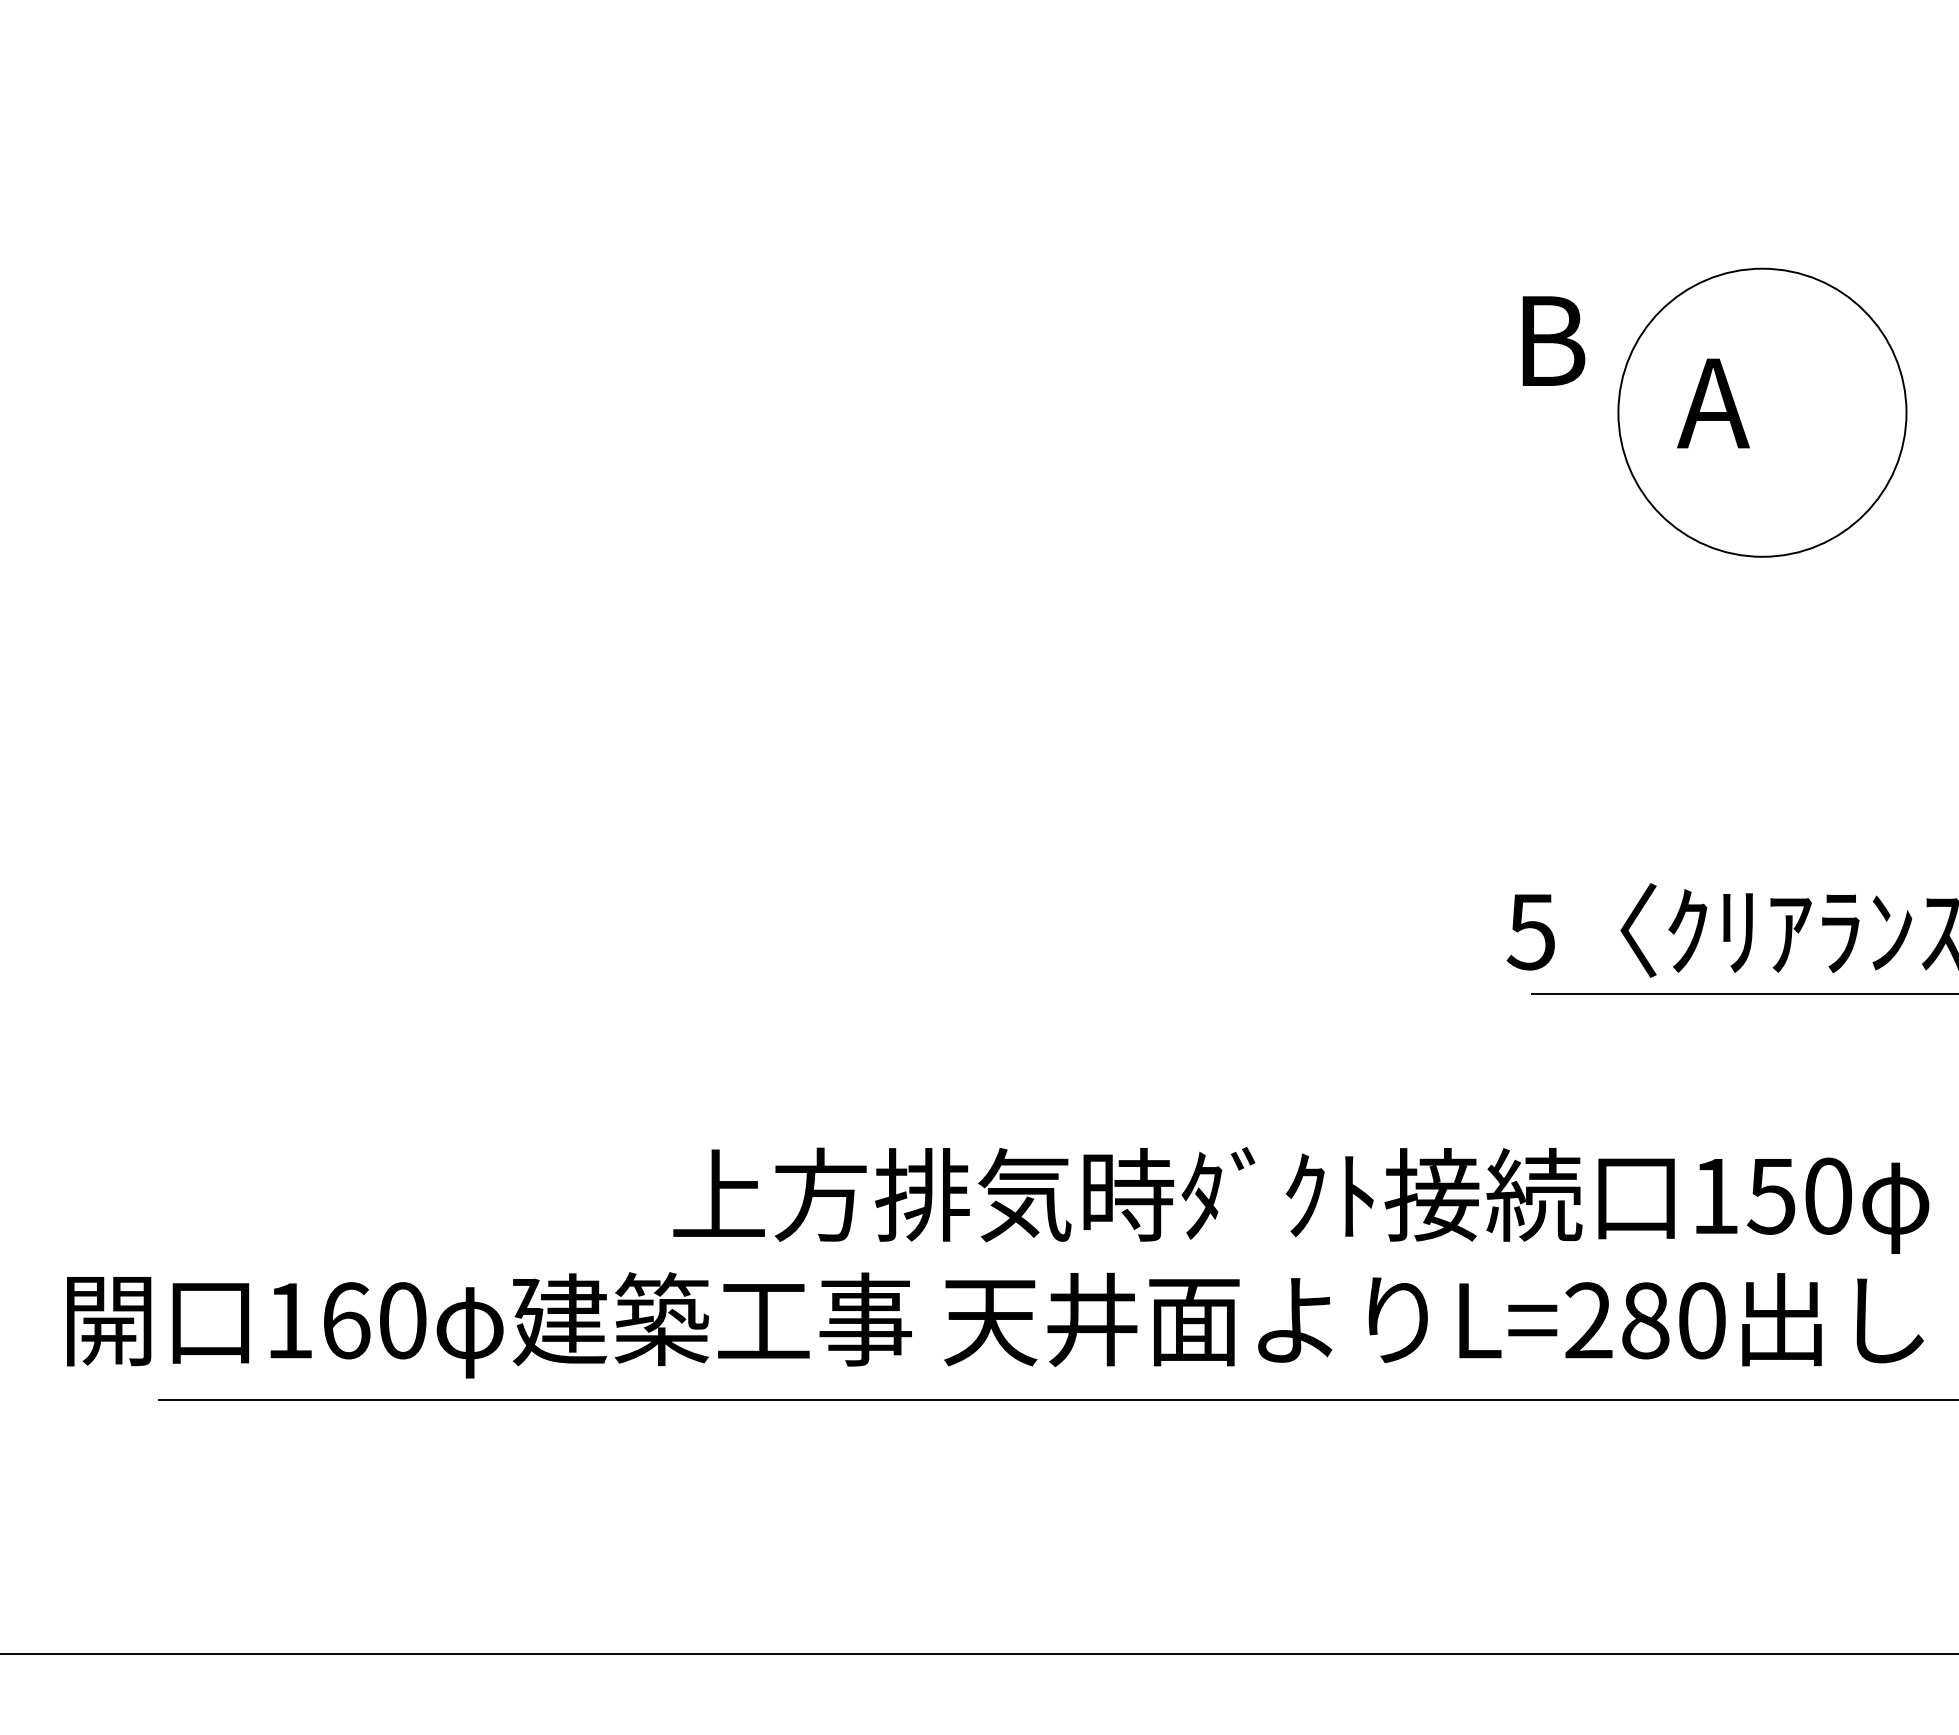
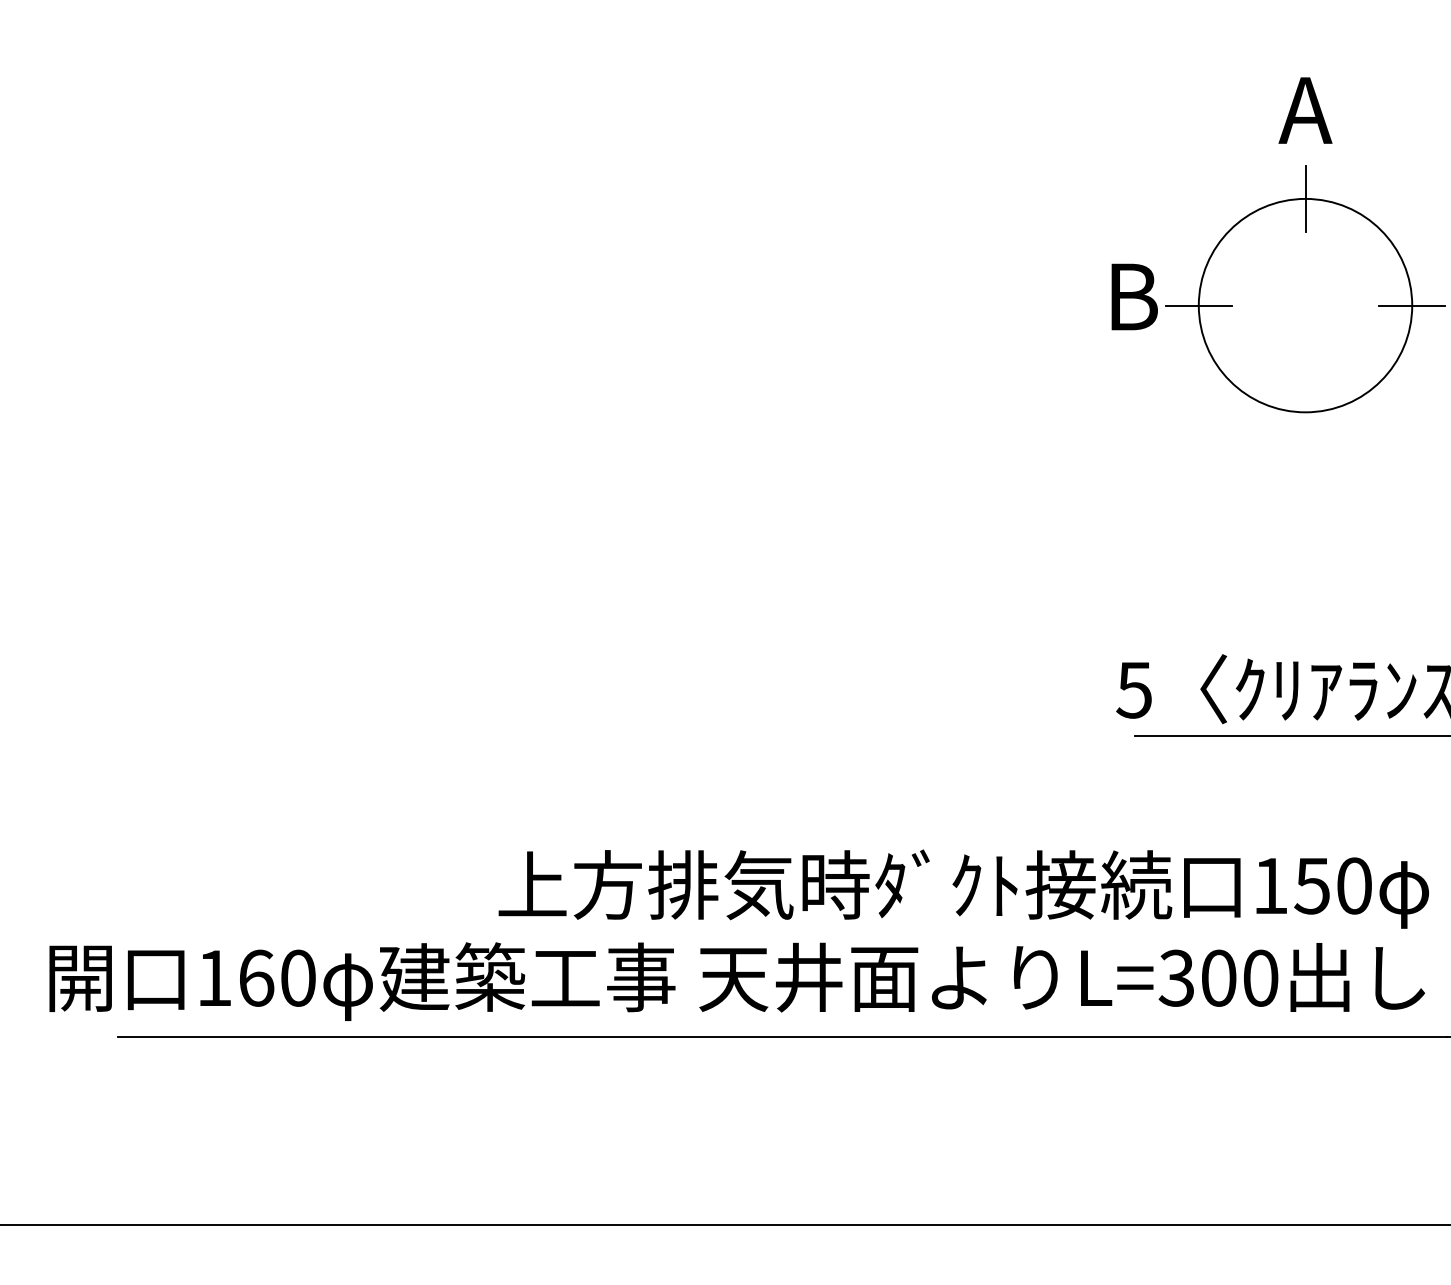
line: (1762, 268) -> (1305, 198), added
text: (1553, 340) -> (1134, 296), moved
text: (1713, 403) -> (1305, 110), moved
line: (1618, 412) -> (1198, 305), added
line: (1906, 412) -> (1412, 305), added
text: (1616, 1320) -> (1197, 978), L=280 -> L=300

